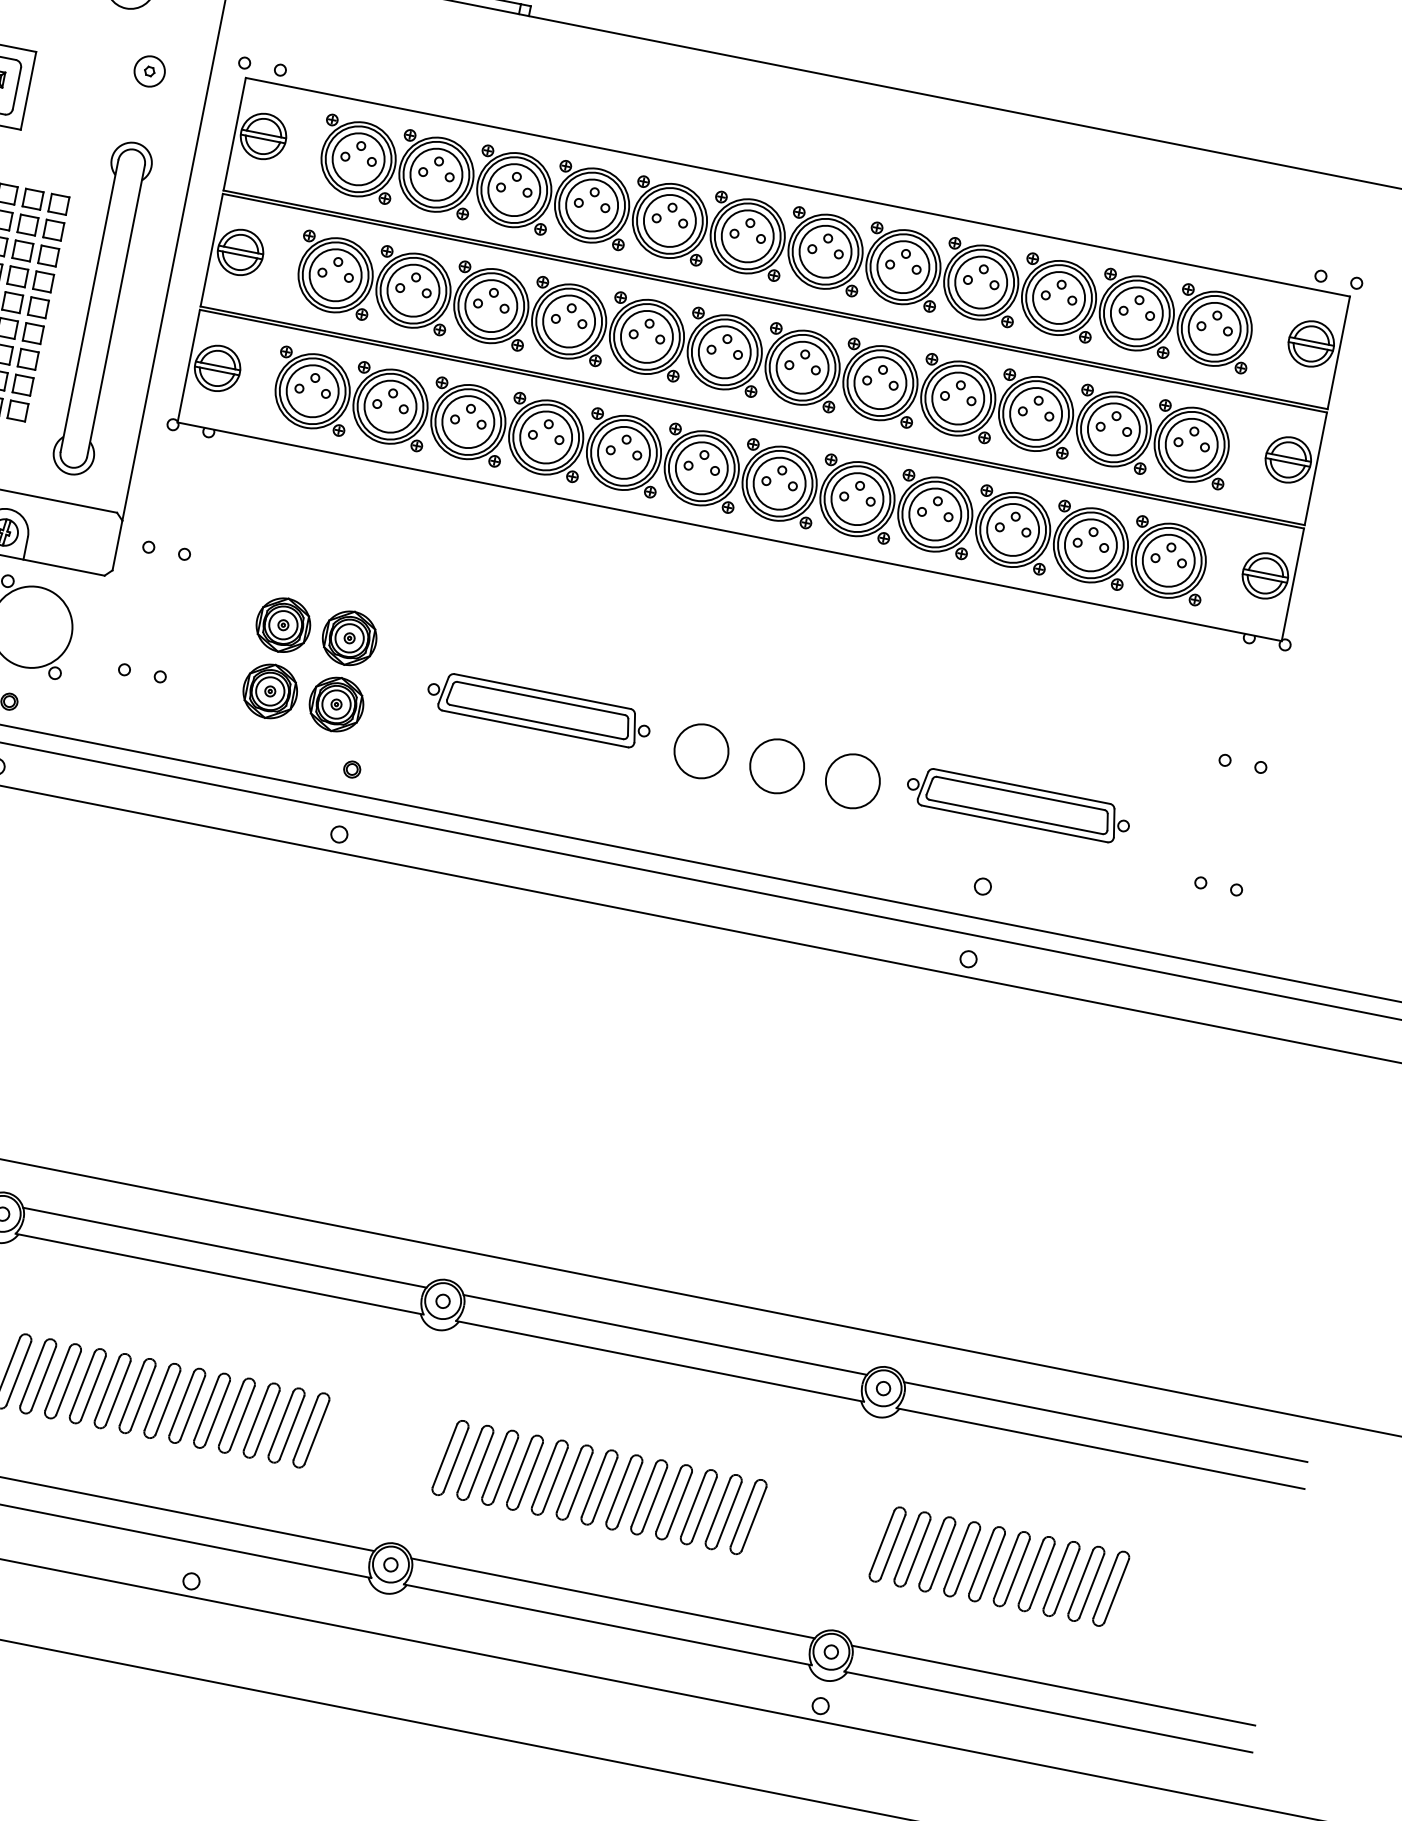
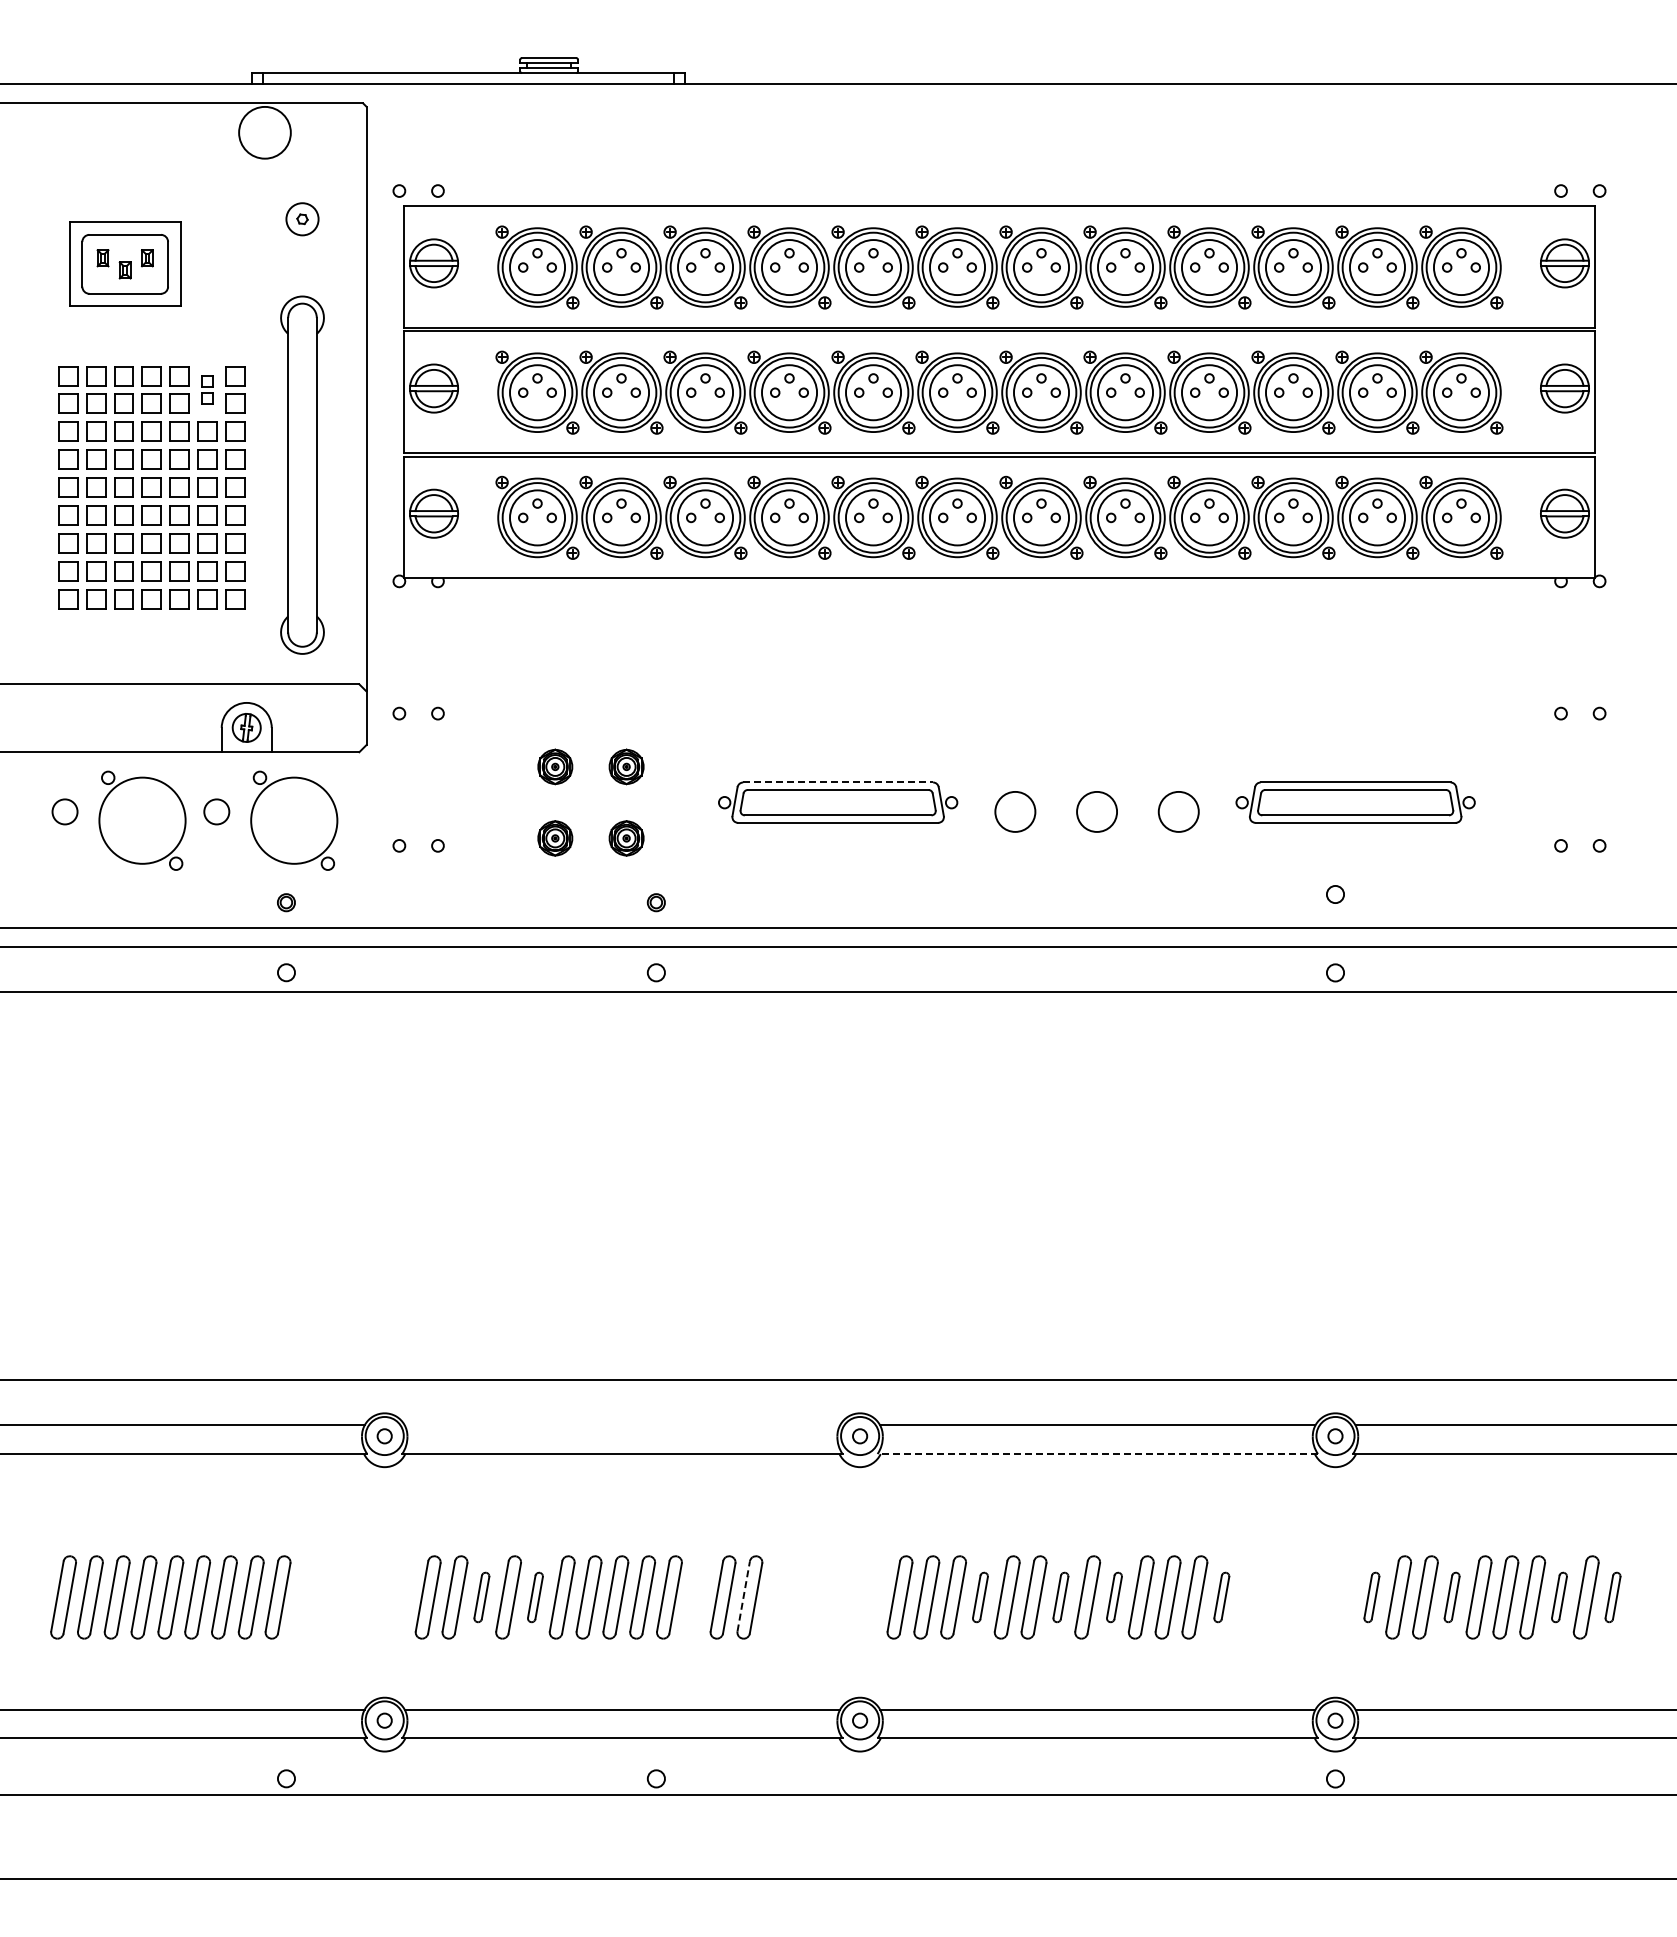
part: (30, 211) -> (207, 389), size x0.6
part: (283, 624) -> (555, 766), size x0.6
part: (349, 637) -> (626, 766), size x0.6
part: (270, 691) -> (555, 838), size x0.6
line: (543, 691) -> (838, 782), solid -> dashed
part: (336, 704) -> (626, 838), size x0.6
circle: (700, 750) -> (1014, 811), size x0.7
circle: (776, 765) -> (1096, 811), size x0.7
circle: (852, 780) -> (1178, 811), size x0.7
line: (224, 1247) -> (622, 1425), removed
line: (659, 1361) -> (1097, 1454), solid -> dashed
part: (62, 1381) -> (481, 1597), size x0.6
part: (112, 1391) -> (535, 1597), size x0.6
part: (261, 1420) -> (695, 1597), removed
line: (305, 1428) -> (743, 1596), solid -> dashed
part: (525, 1472) -> (980, 1597), size x0.6
part: (599, 1487) -> (1060, 1597), size x0.6
part: (649, 1497) -> (1114, 1597), size x0.6
part: (748, 1517) -> (1221, 1597), size x0.6
part: (887, 1544) -> (1371, 1597), size x0.6
part: (961, 1559) -> (1451, 1597), size x0.6
part: (1061, 1579) -> (1559, 1597), size x0.6
part: (1110, 1588) -> (1612, 1597), size x0.6

